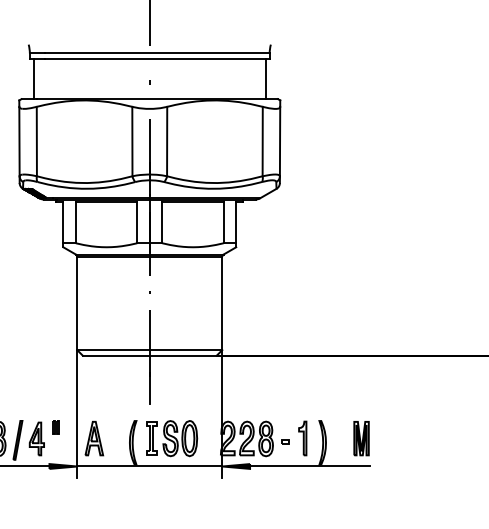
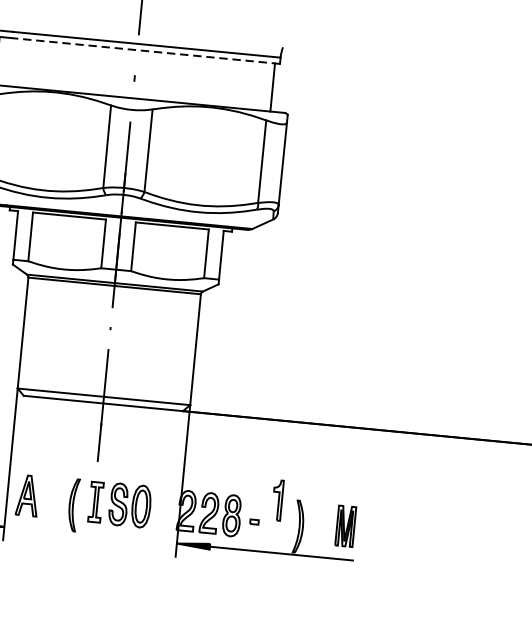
line: (157, 58) -> (146, 50), solid -> dashed
part: (302, 438) -> (277, 500), moved
line: (149, 466) -> (90, 535), removed

